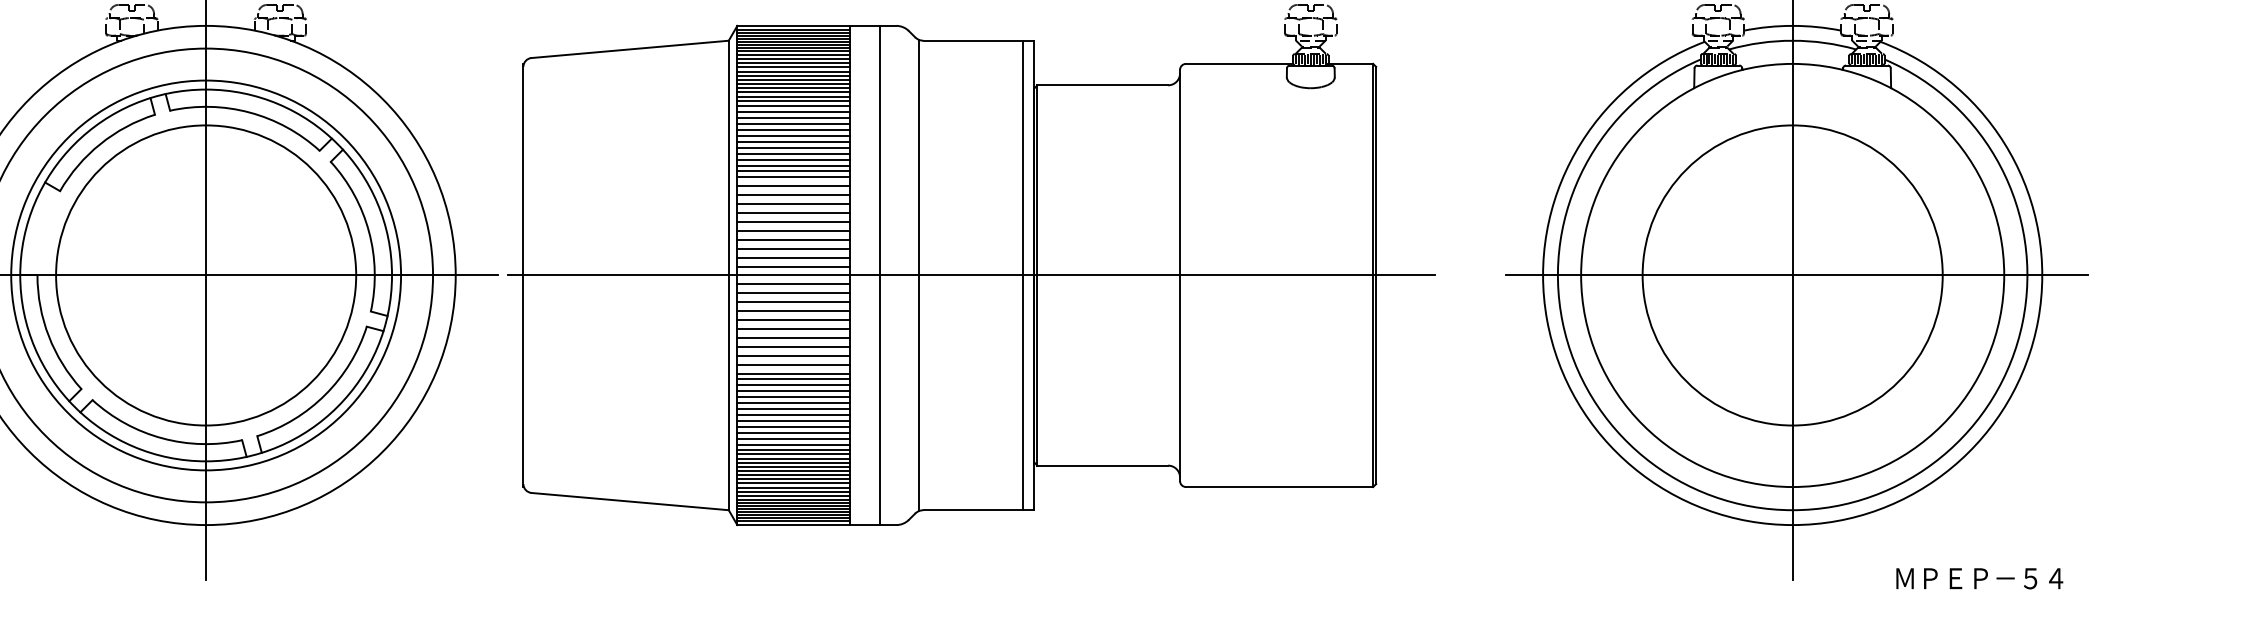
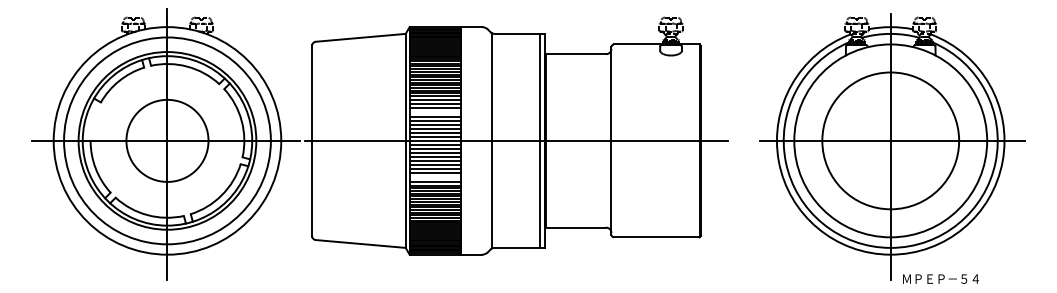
line: (794, 213) -> (435, 112), removed
circle: (206, 274) -> (167, 140), size x0.6
line: (879, 274) -> (474, 140), removed
line: (794, 355) -> (435, 177), removed
text: (1978, 577) -> (940, 278), moved

